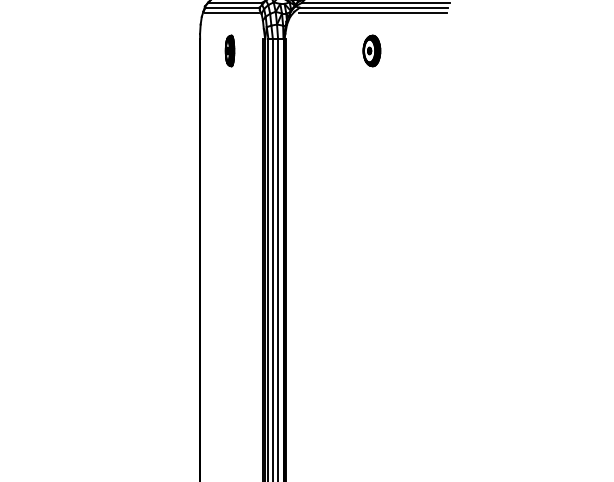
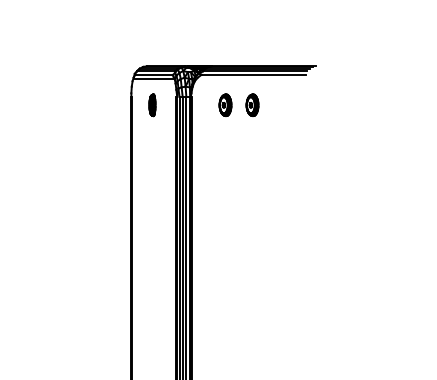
line: (373, 12) -> (253, 78), removed
part: (333, 49) -> (225, 104), added

